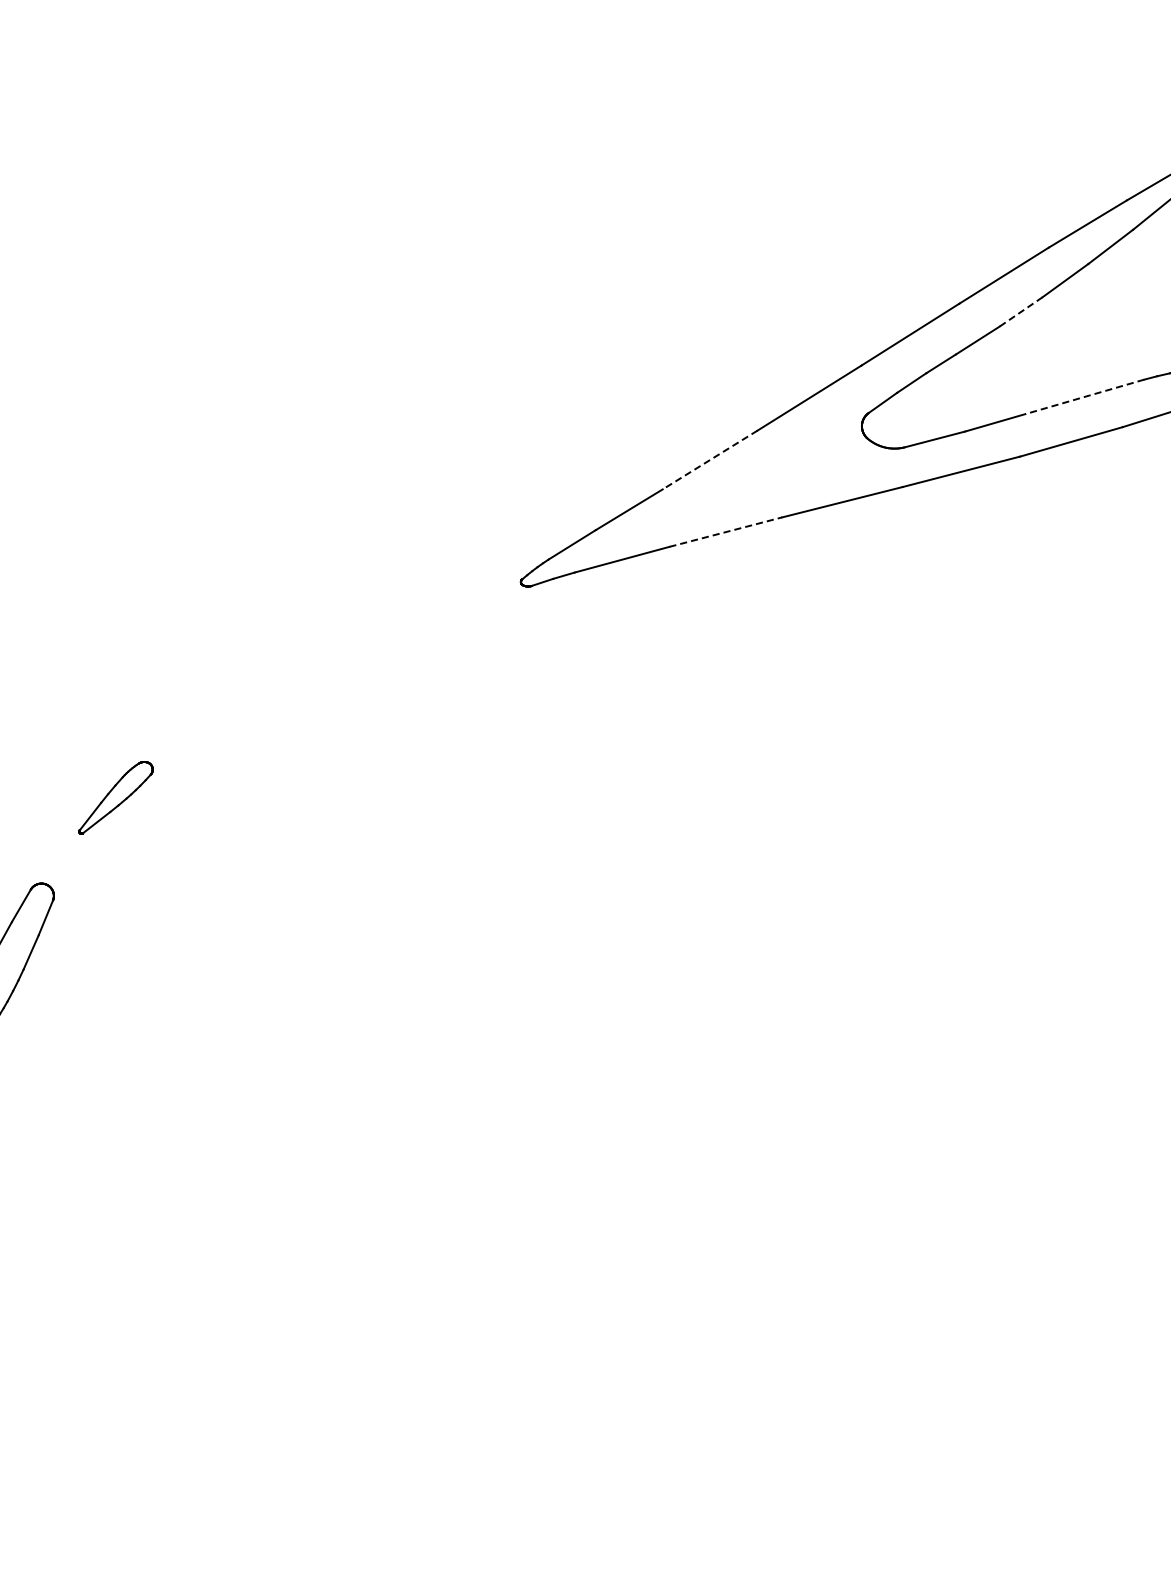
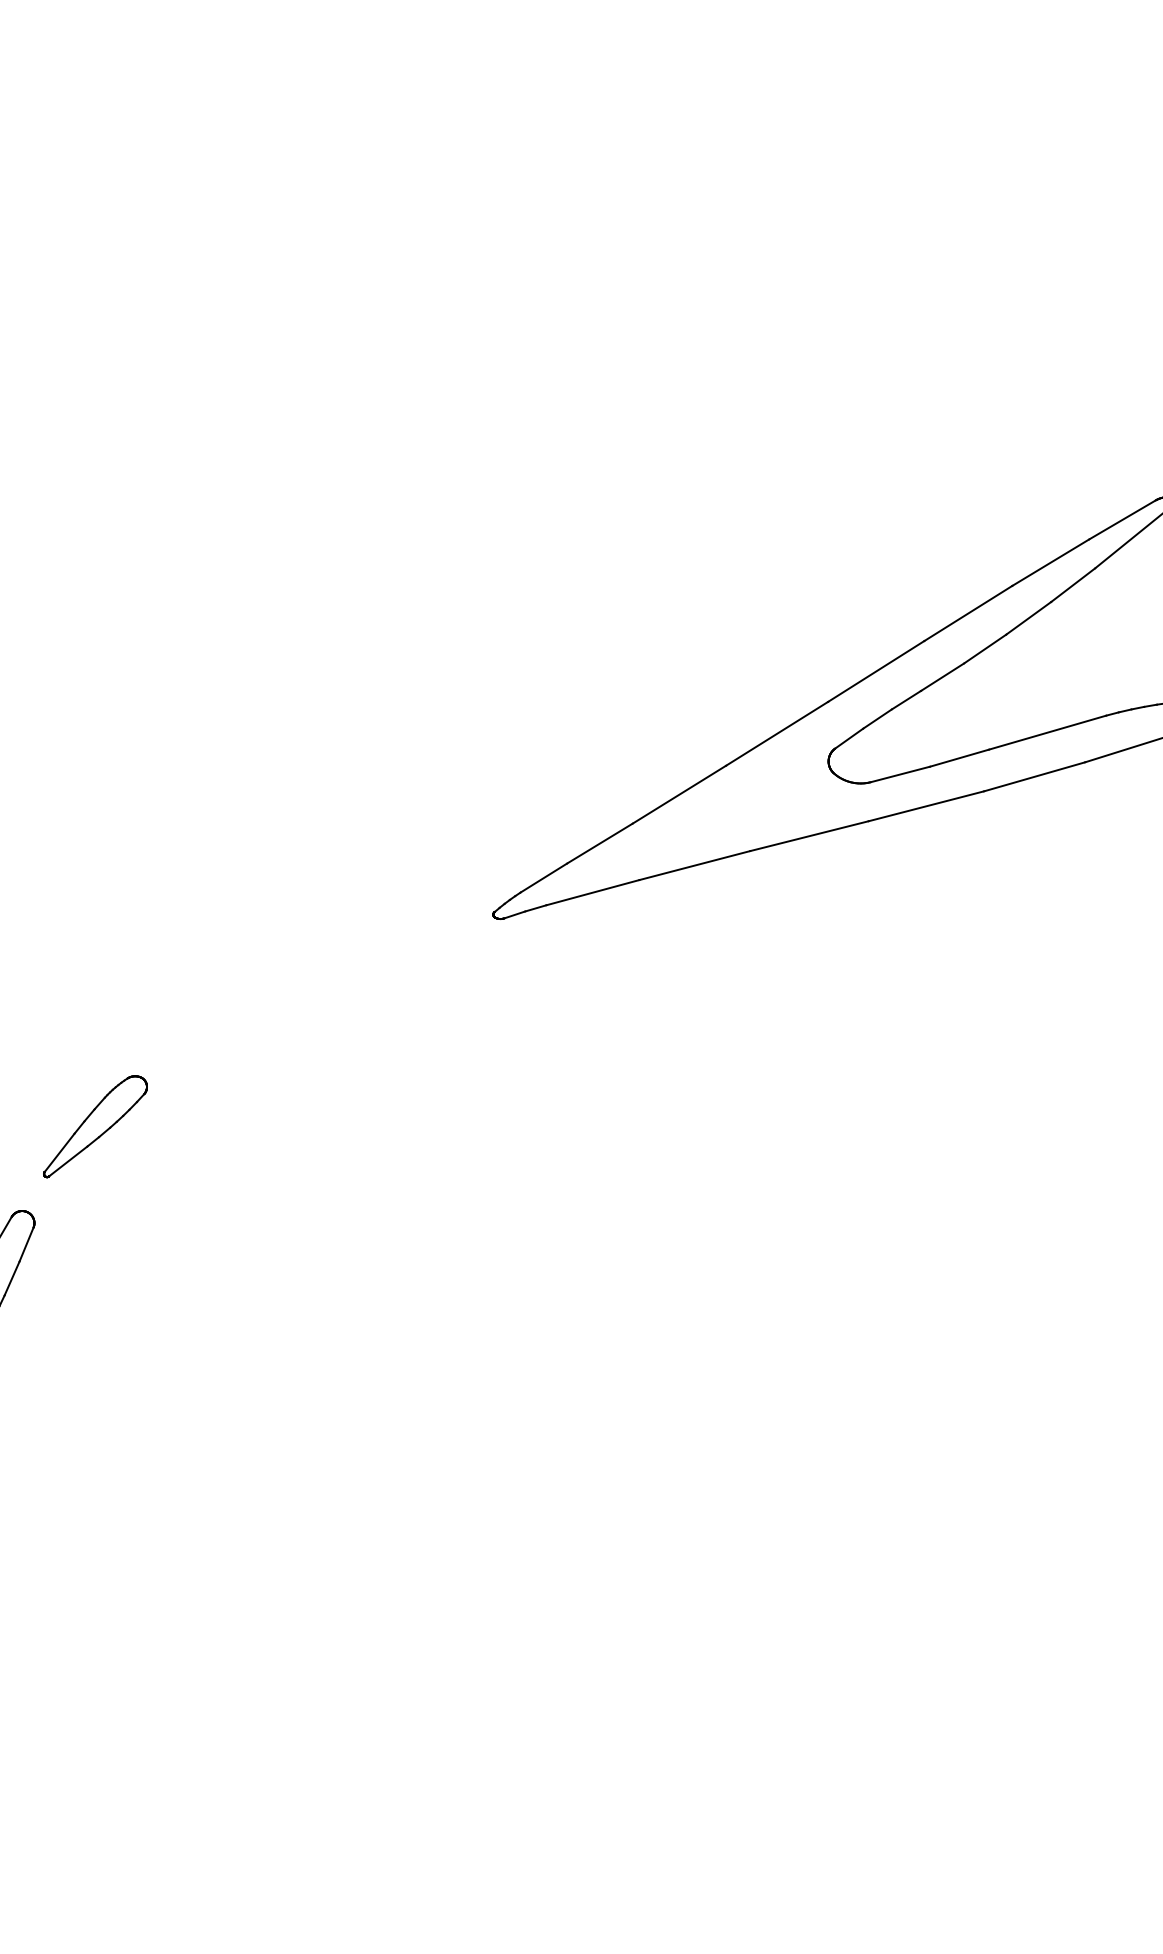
line: (1021, 312) -> (985, 649), dashed -> solid
line: (1084, 396) -> (1047, 732), dashed -> solid
line: (710, 459) -> (679, 794), dashed -> solid
line: (726, 532) -> (695, 865), dashed -> solid
part: (116, 797) -> (95, 1126), size x1.43

